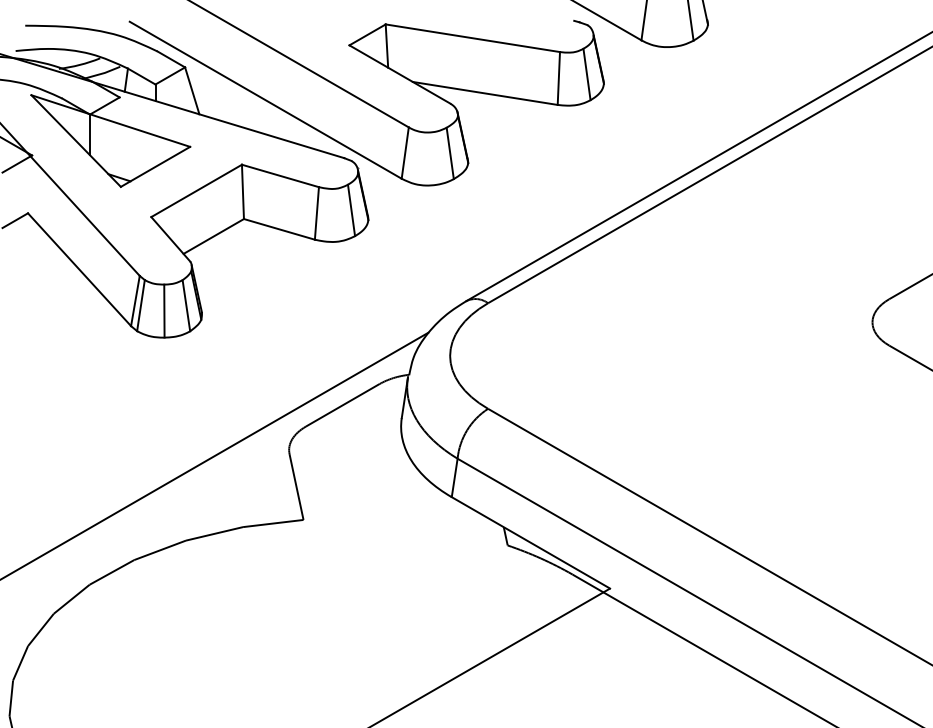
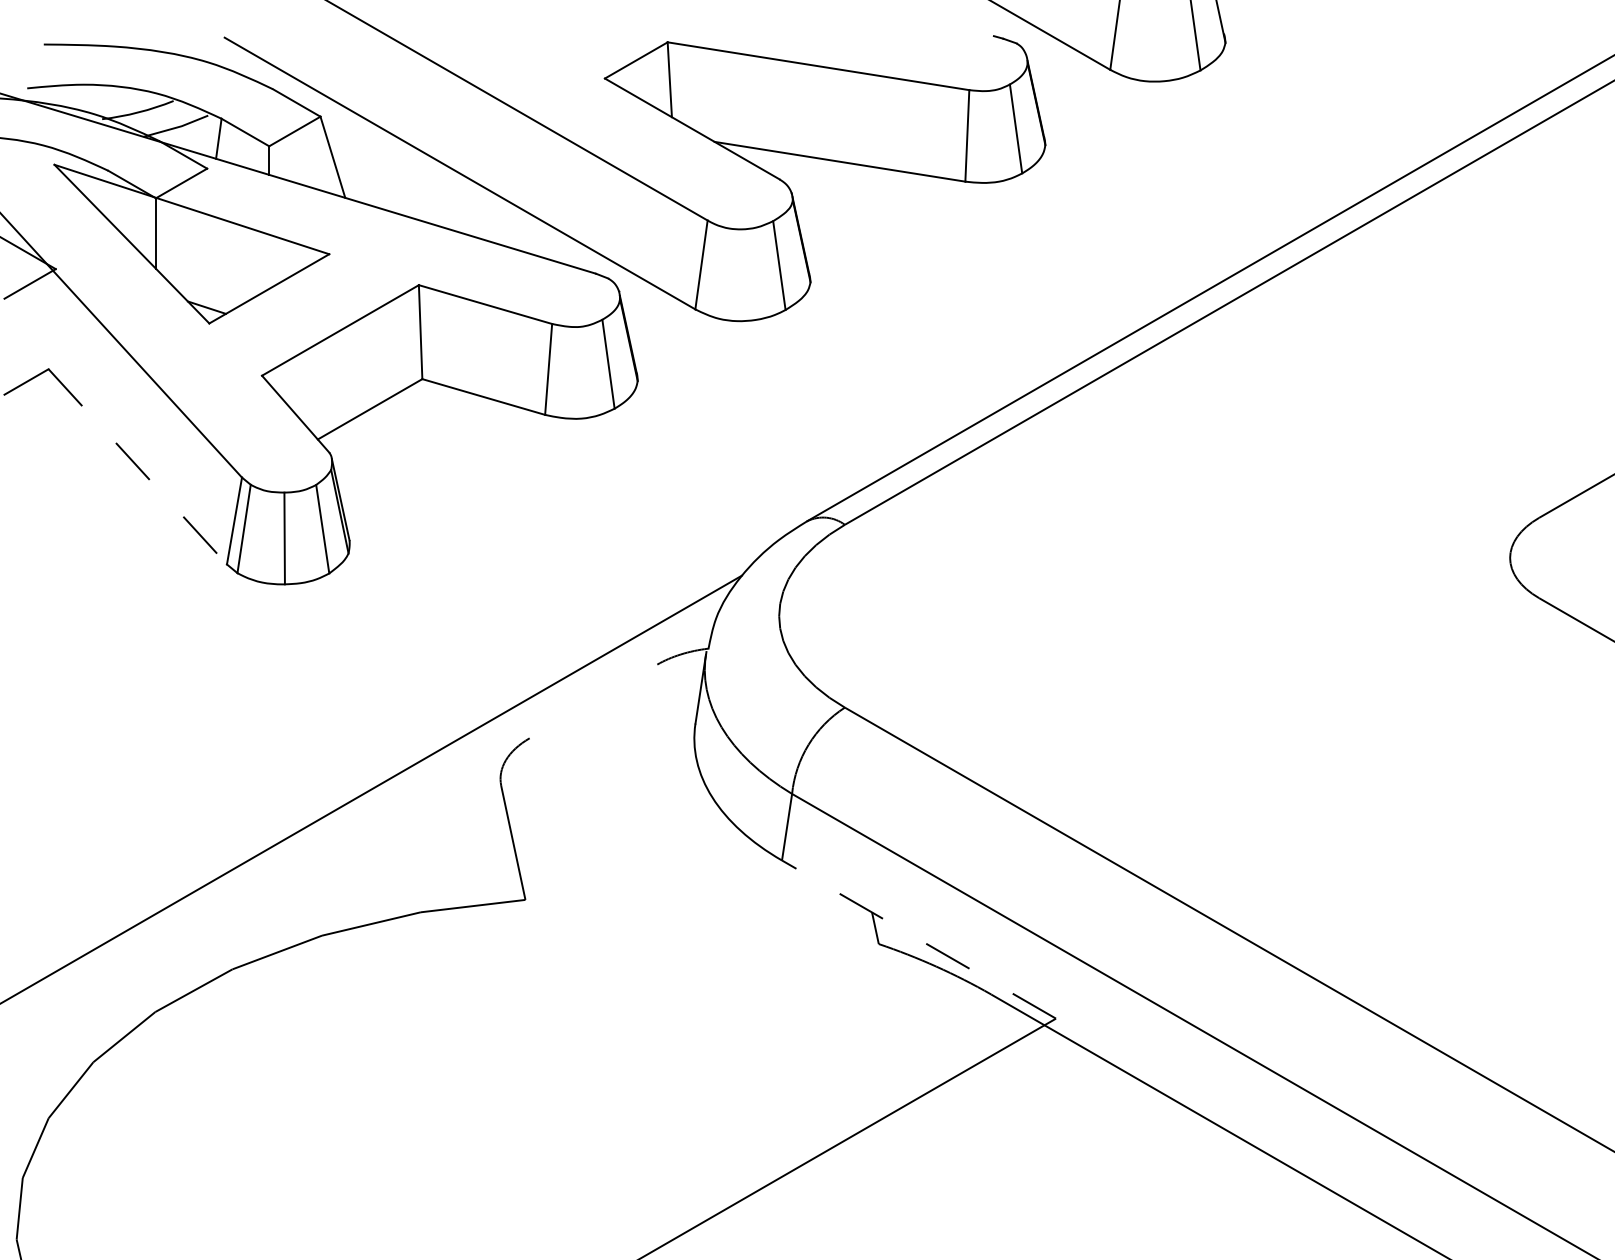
line: (79, 270) -> (137, 468), solid -> dashed
line: (342, 404) -> (592, 700), removed
line: (530, 542) -> (918, 938), solid -> dashed

